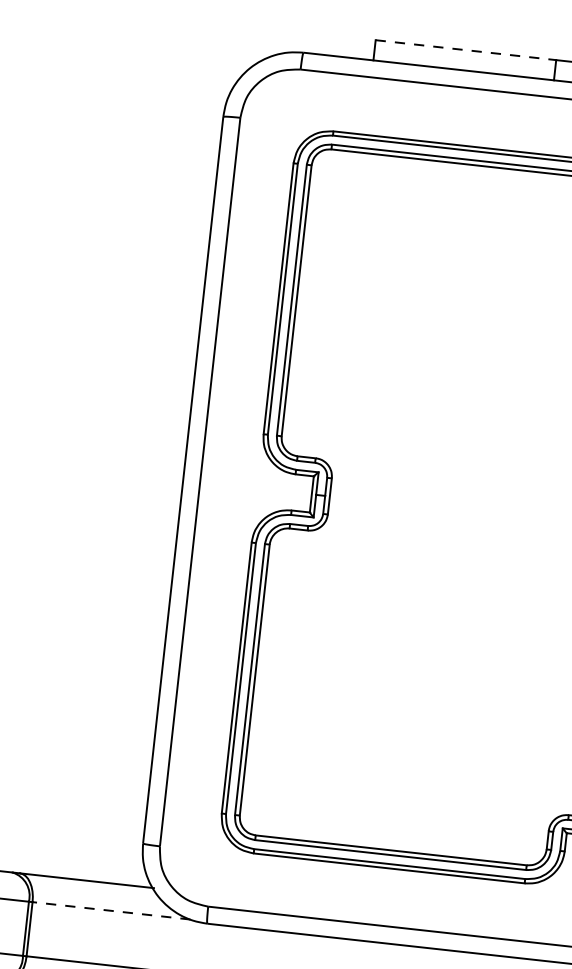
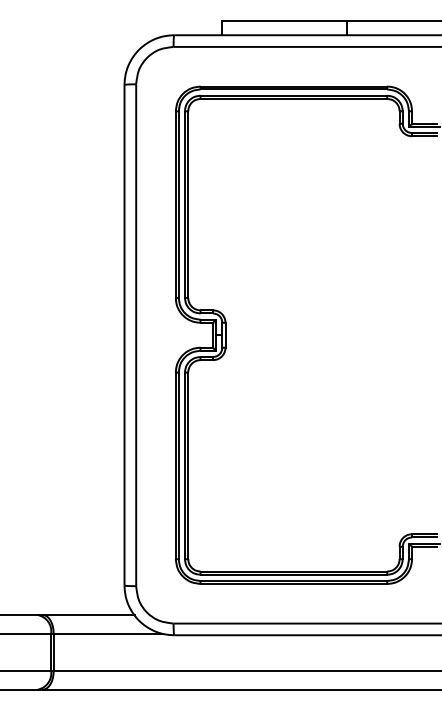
line: (467, 50) -> (285, 21), dashed -> solid
line: (110, 910) -> (107, 633), dashed -> solid

